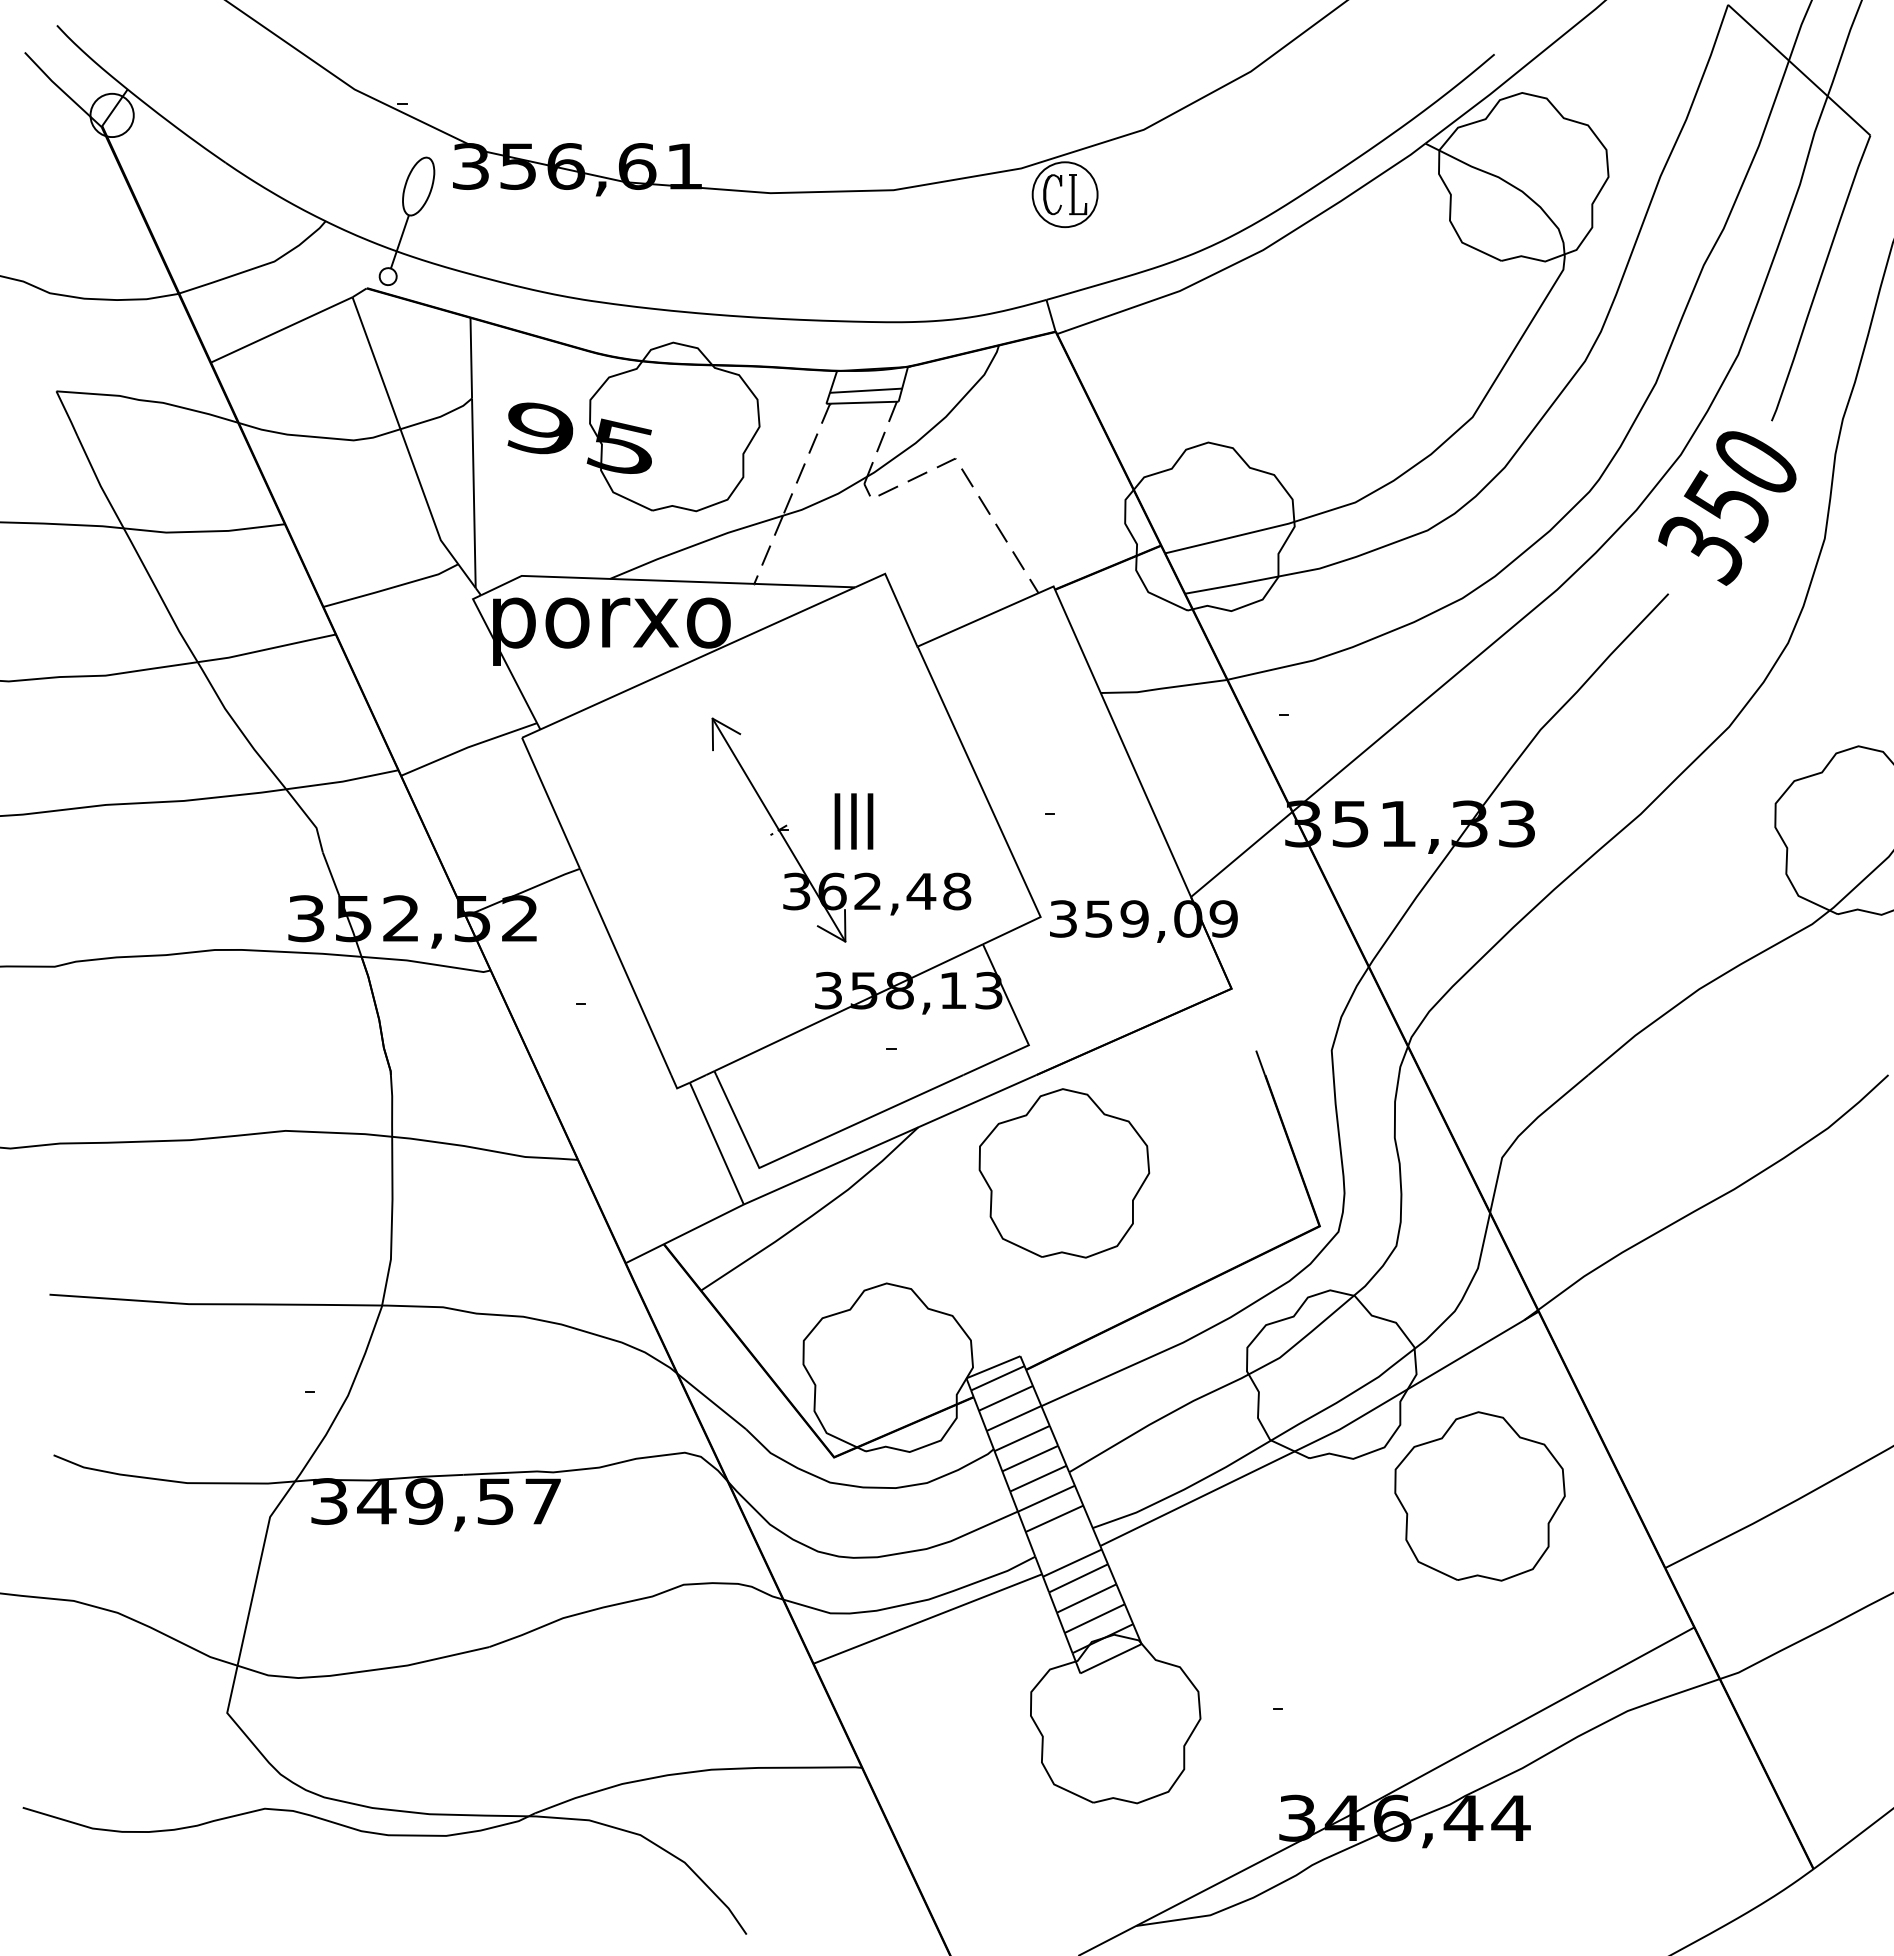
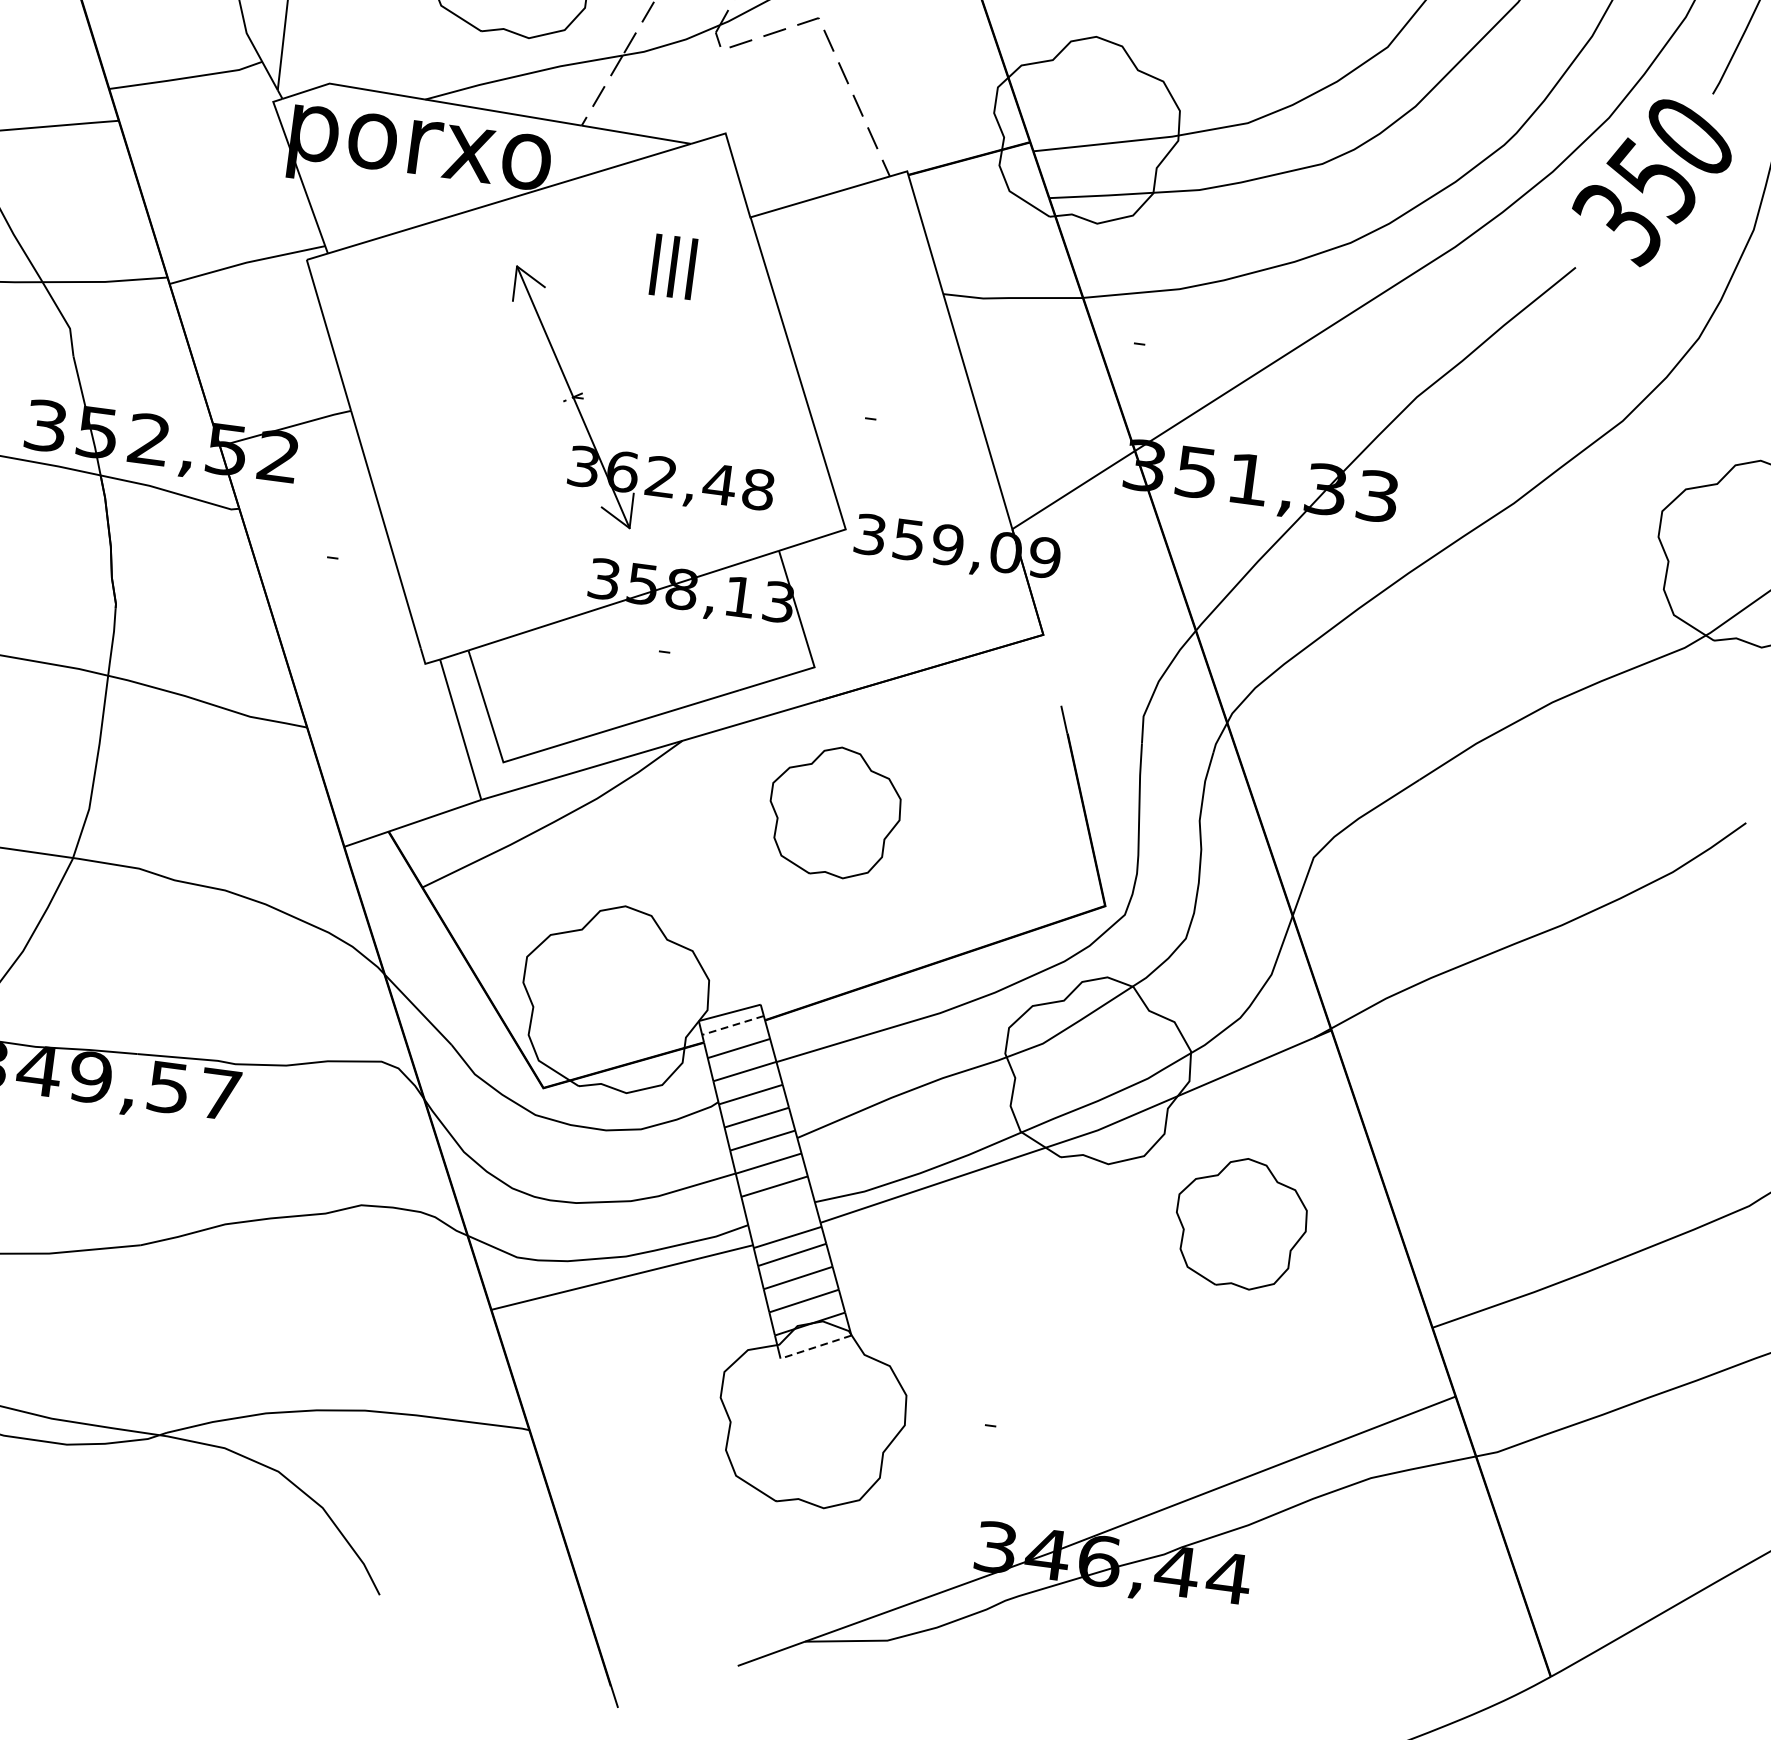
text: (853, 821) -> (673, 266), moved
part: (1064, 1173) -> (834, 812), size x0.7
line: (997, 1378) -> (732, 1025), solid -> dashed
part: (1479, 1496) -> (1240, 1223), size x0.7
line: (1110, 1658) -> (815, 1346), solid -> dashed

